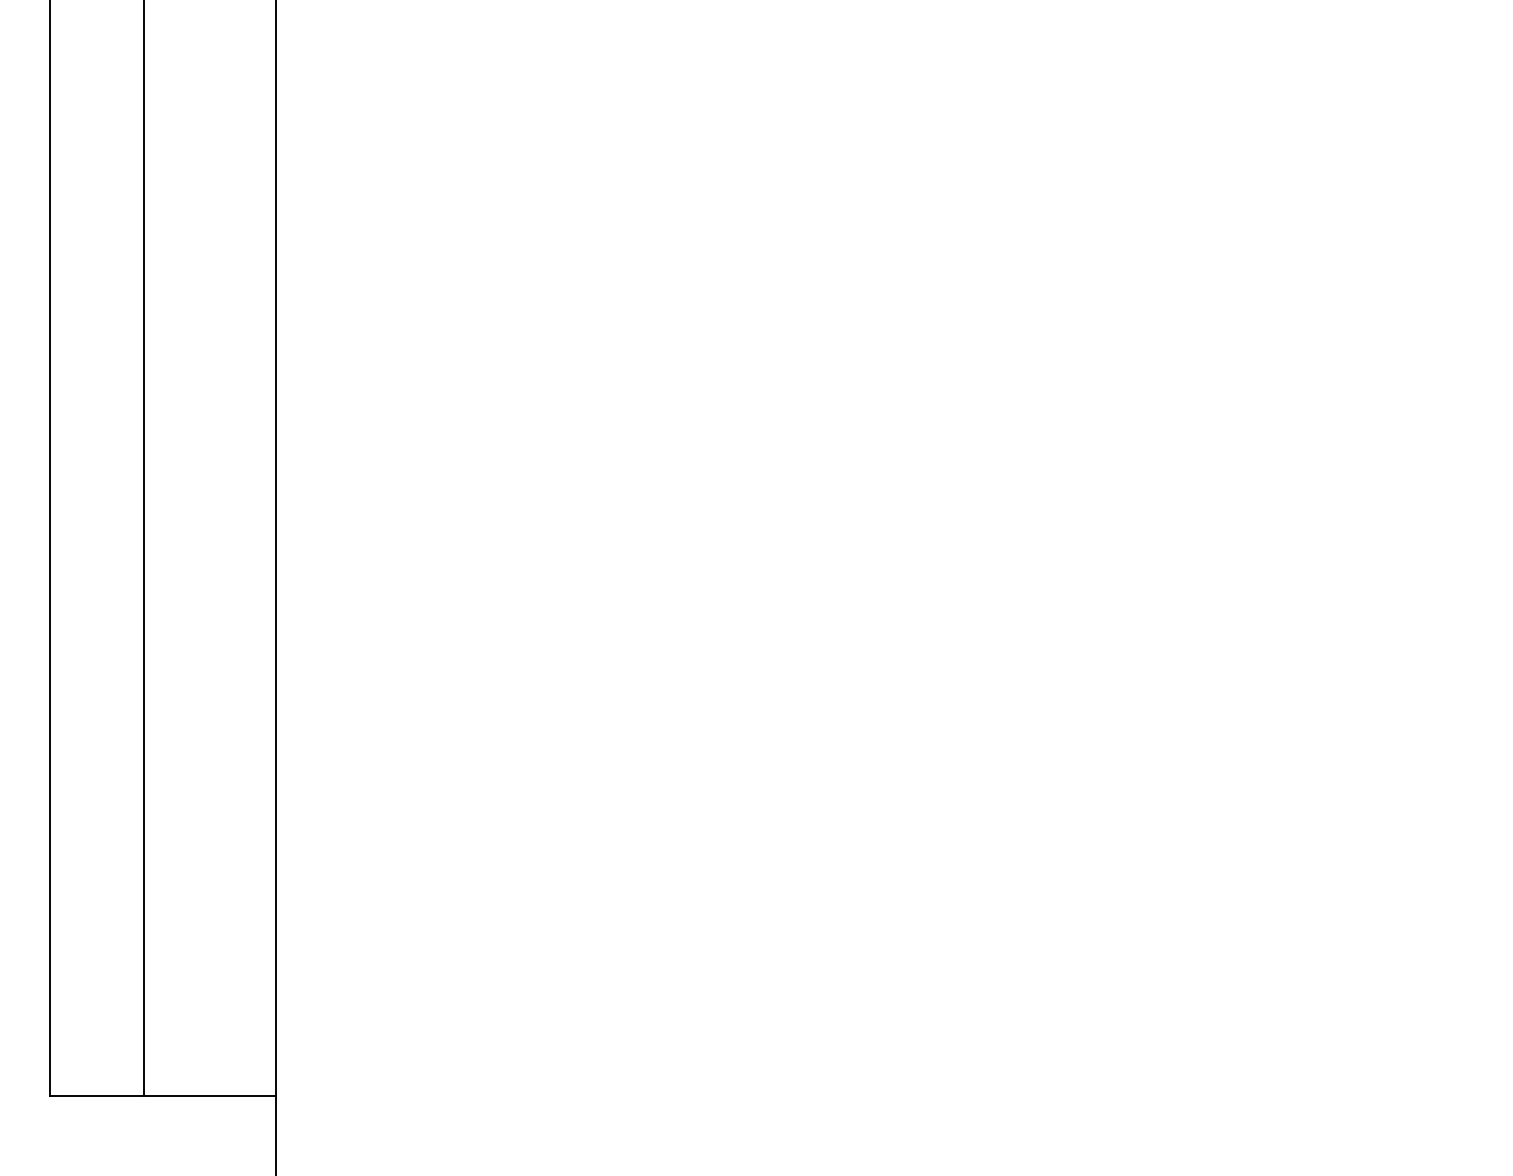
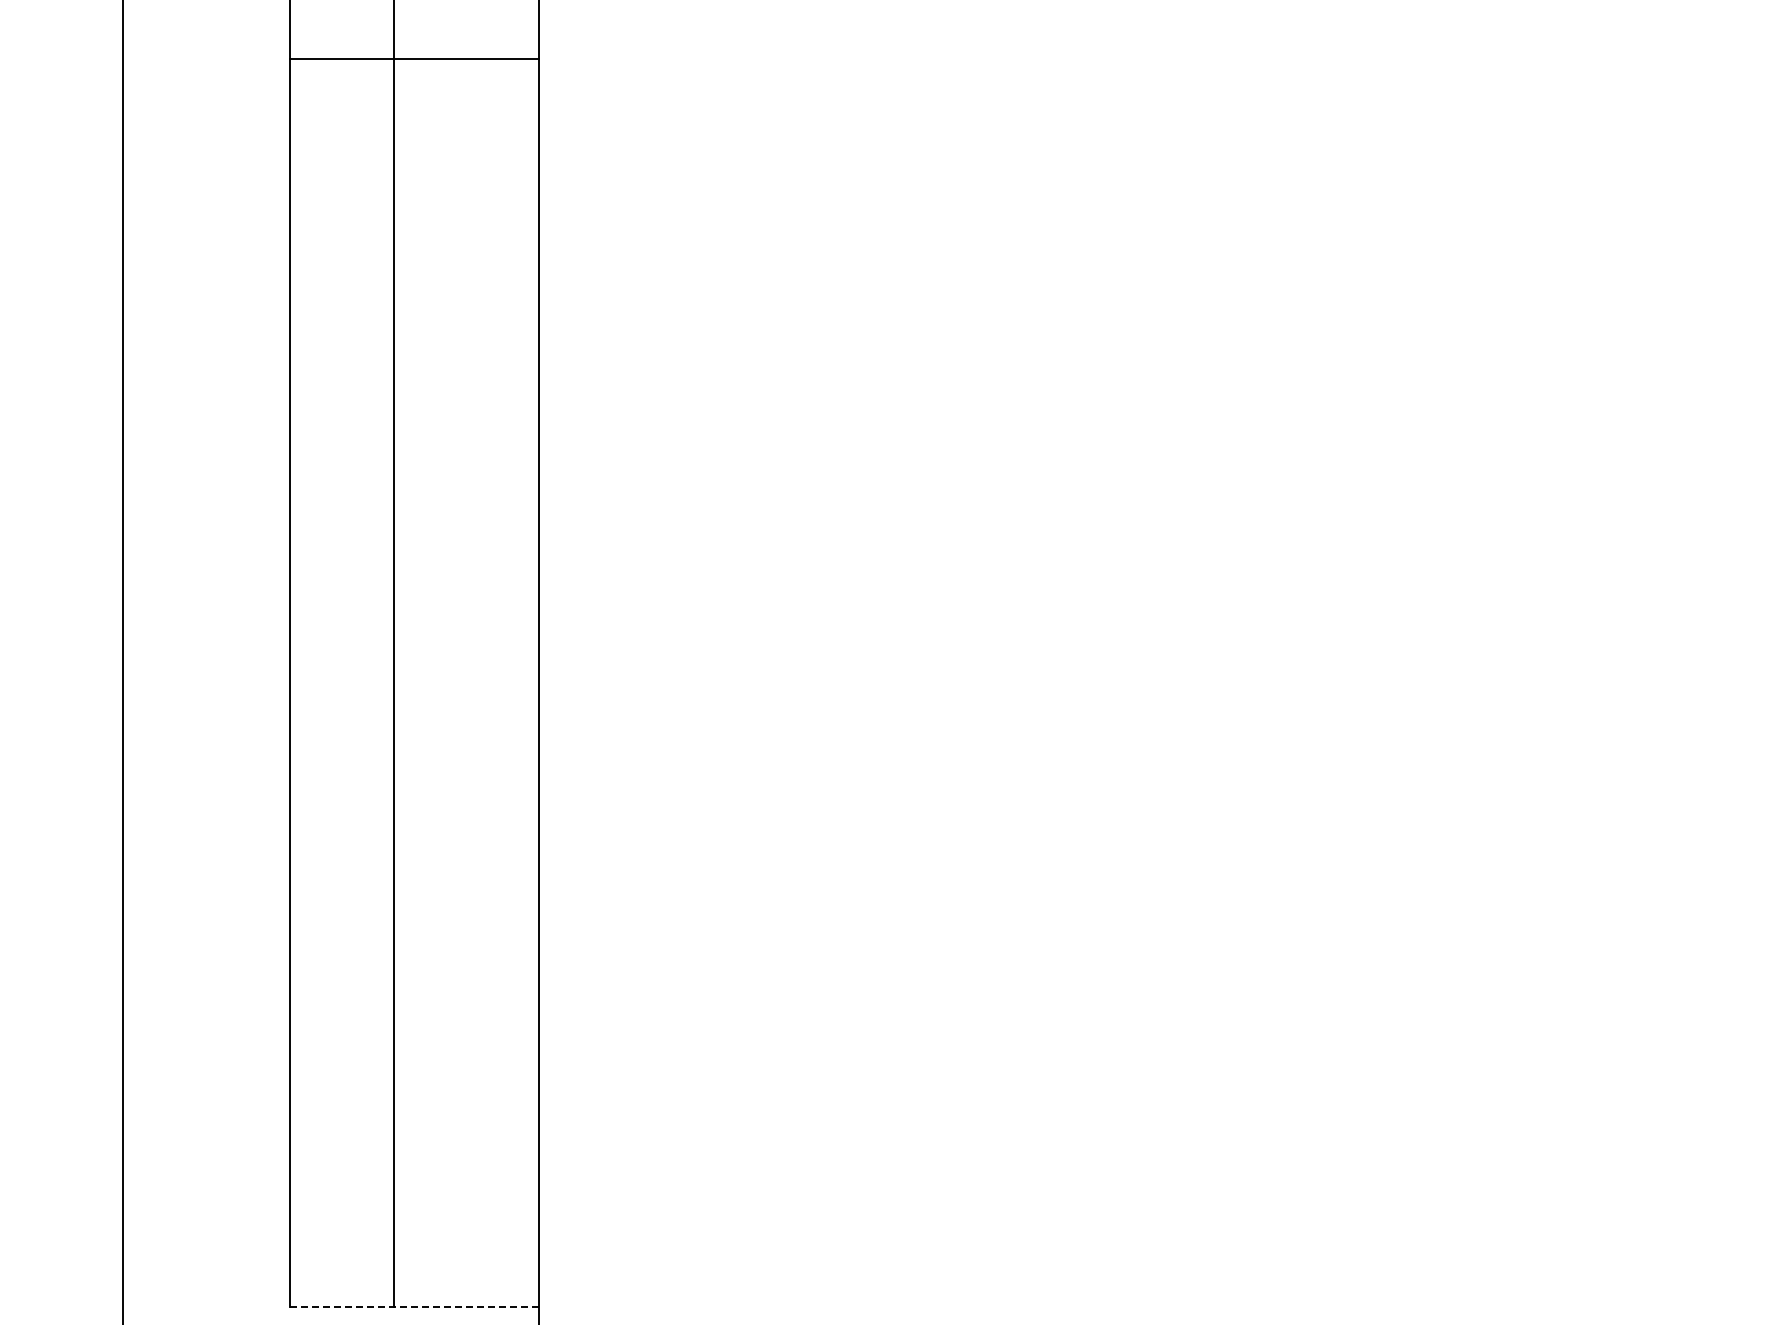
line: (163, 1096) -> (414, 1307), solid -> dashed

